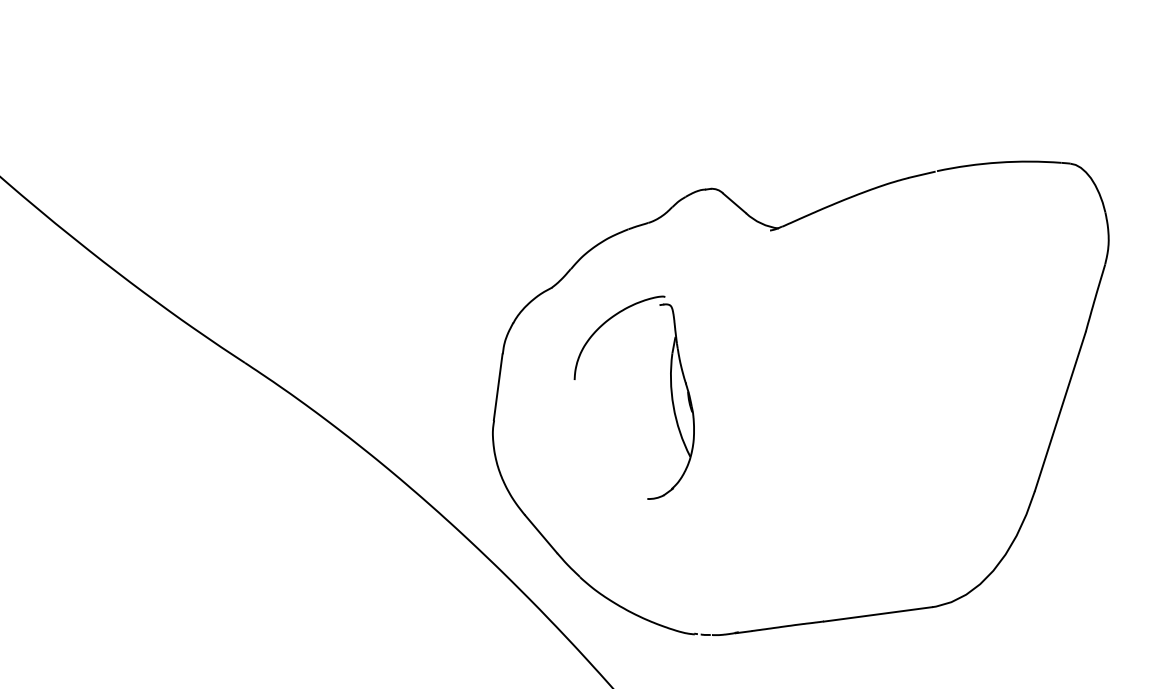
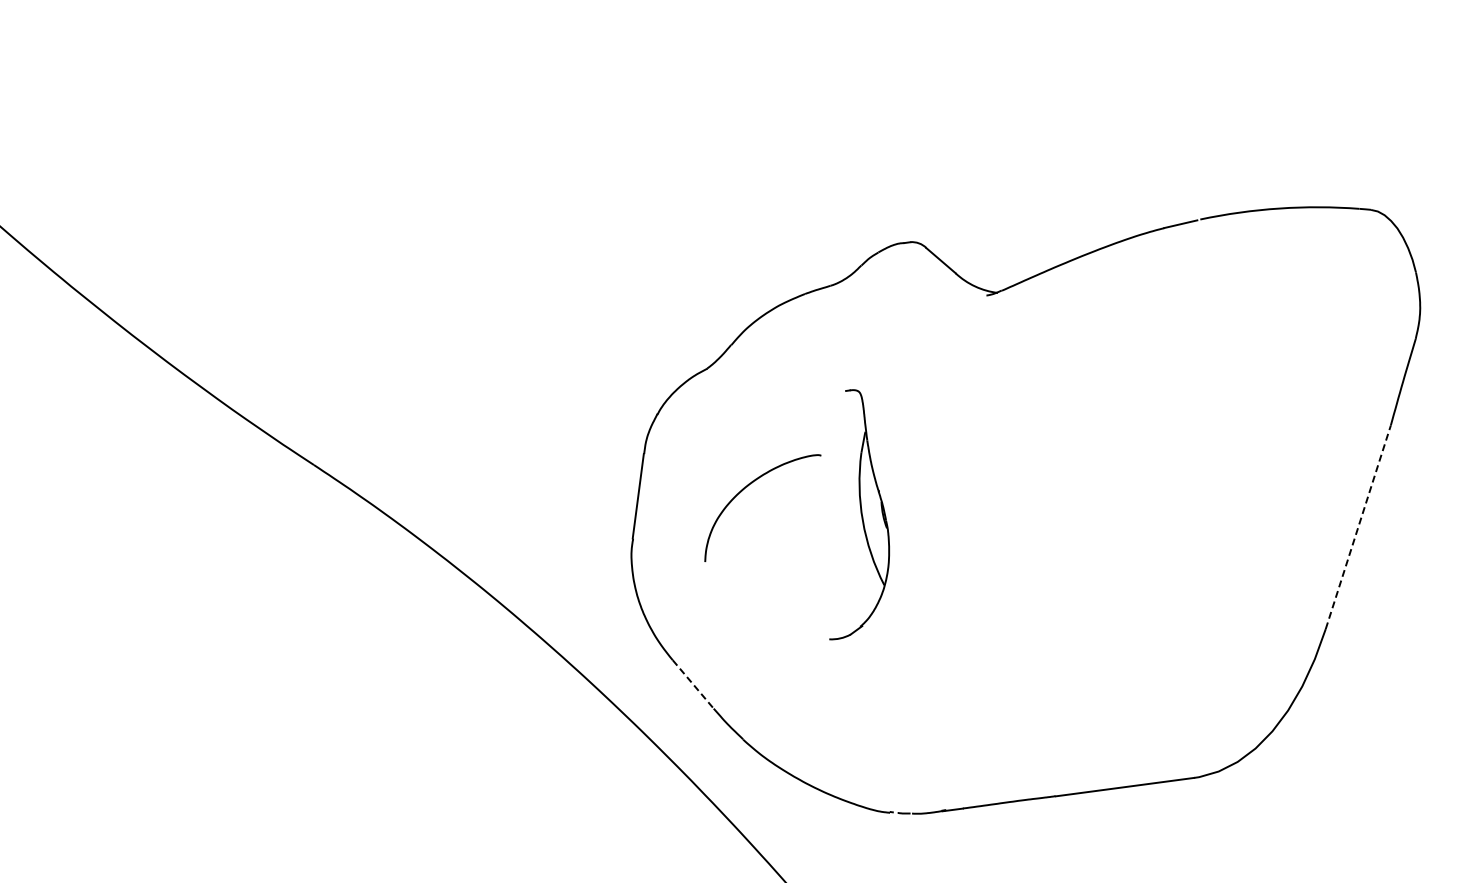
curve: (608, 321) -> (748, 486), moved
line: (1060, 411) -> (1358, 527), solid -> dashed
line: (541, 534) -> (693, 684), solid -> dashed

